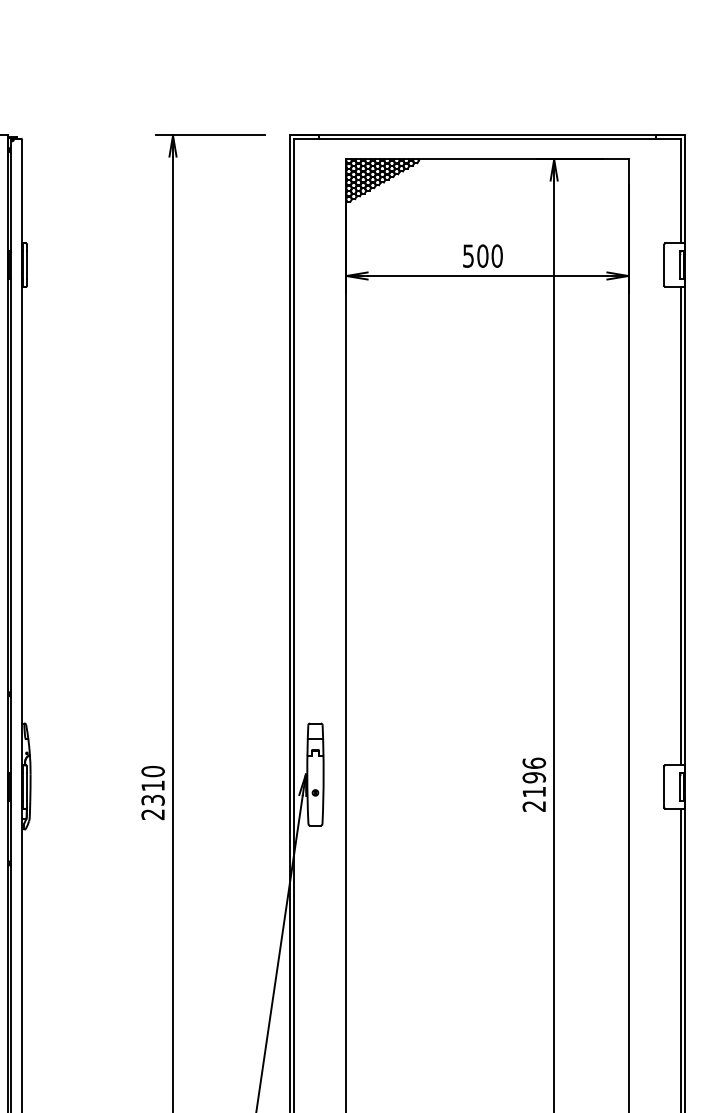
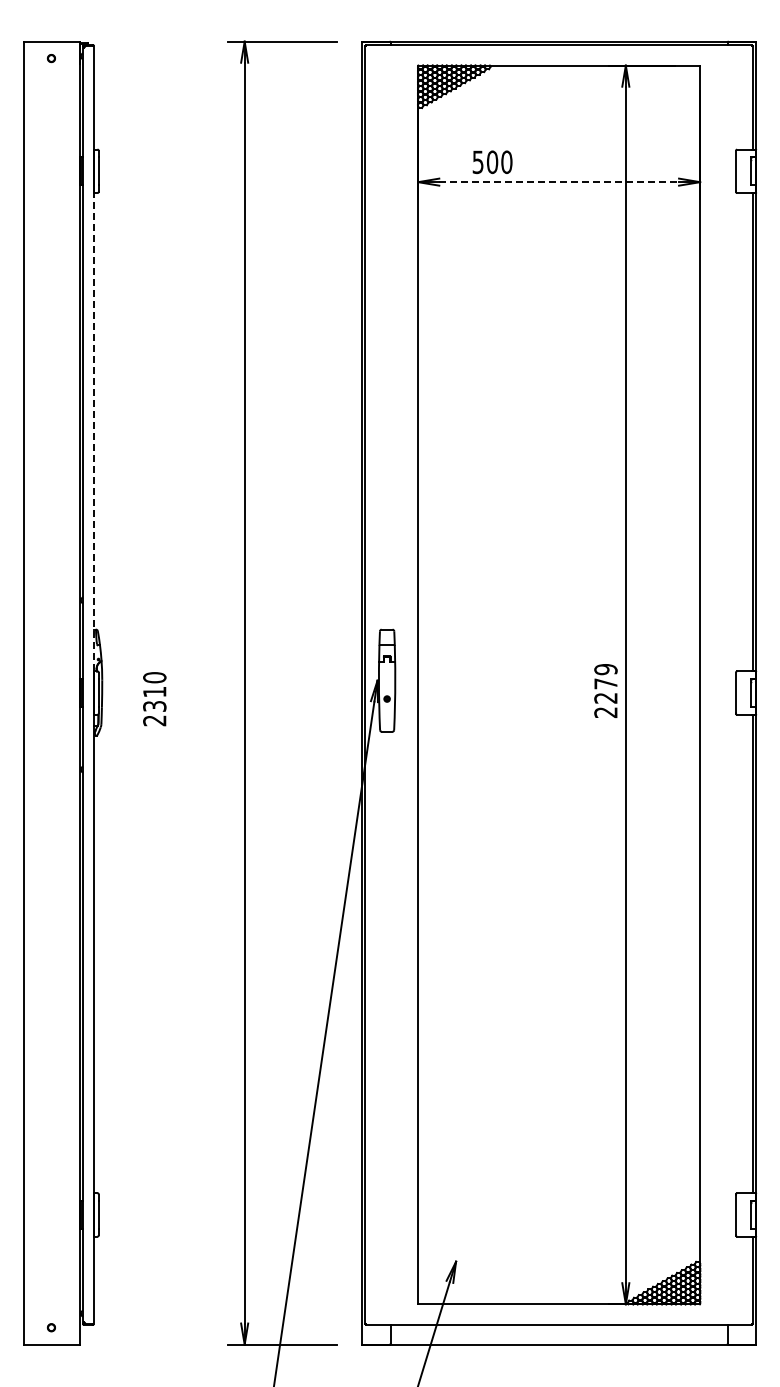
text: (482, 255) -> (492, 161), moved
line: (487, 276) -> (559, 182), solid -> dashed
line: (21, 525) -> (93, 431), solid -> dashed
text: (533, 777) -> (605, 683), 2196 -> 2279
text: (152, 793) -> (154, 699), moved

